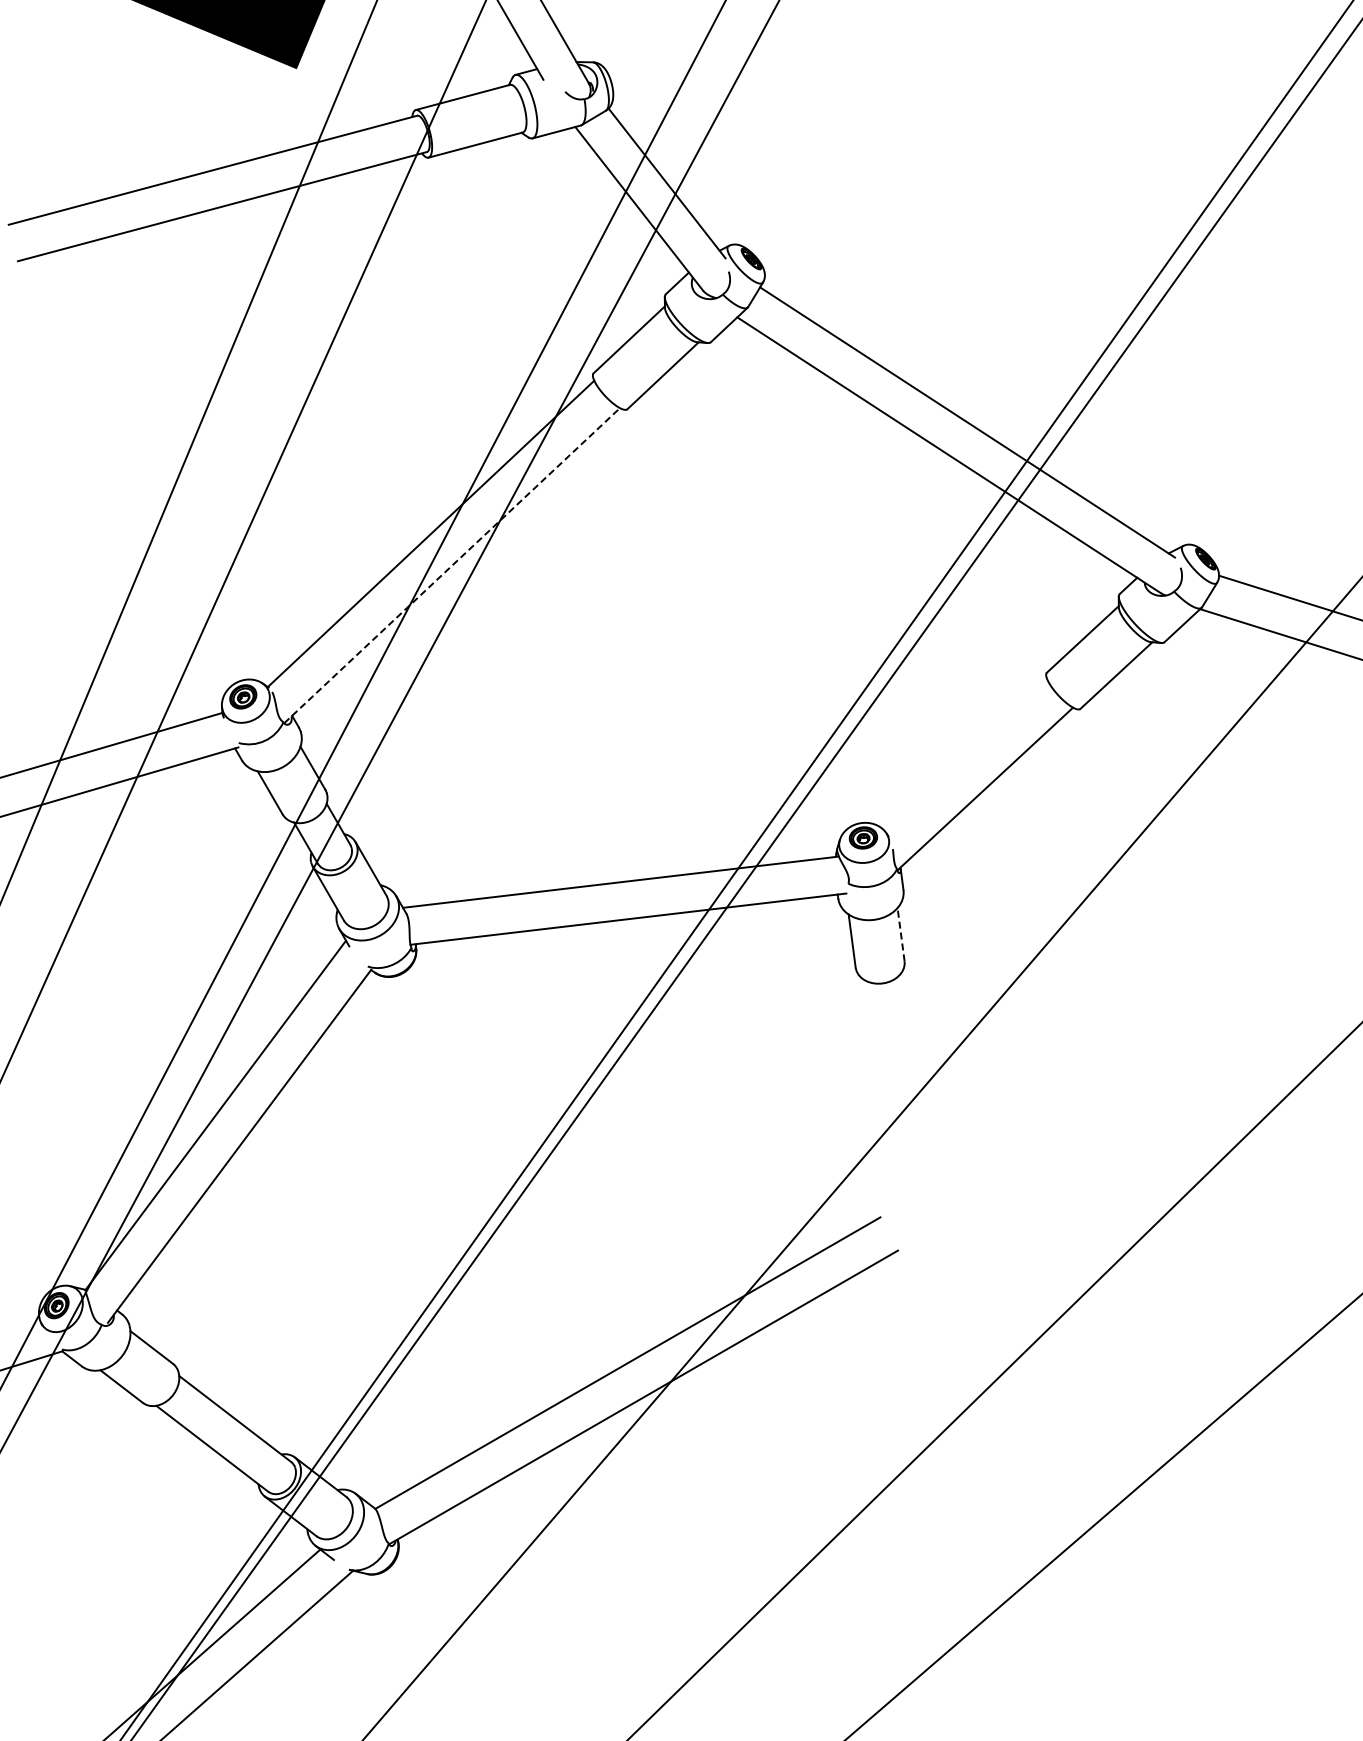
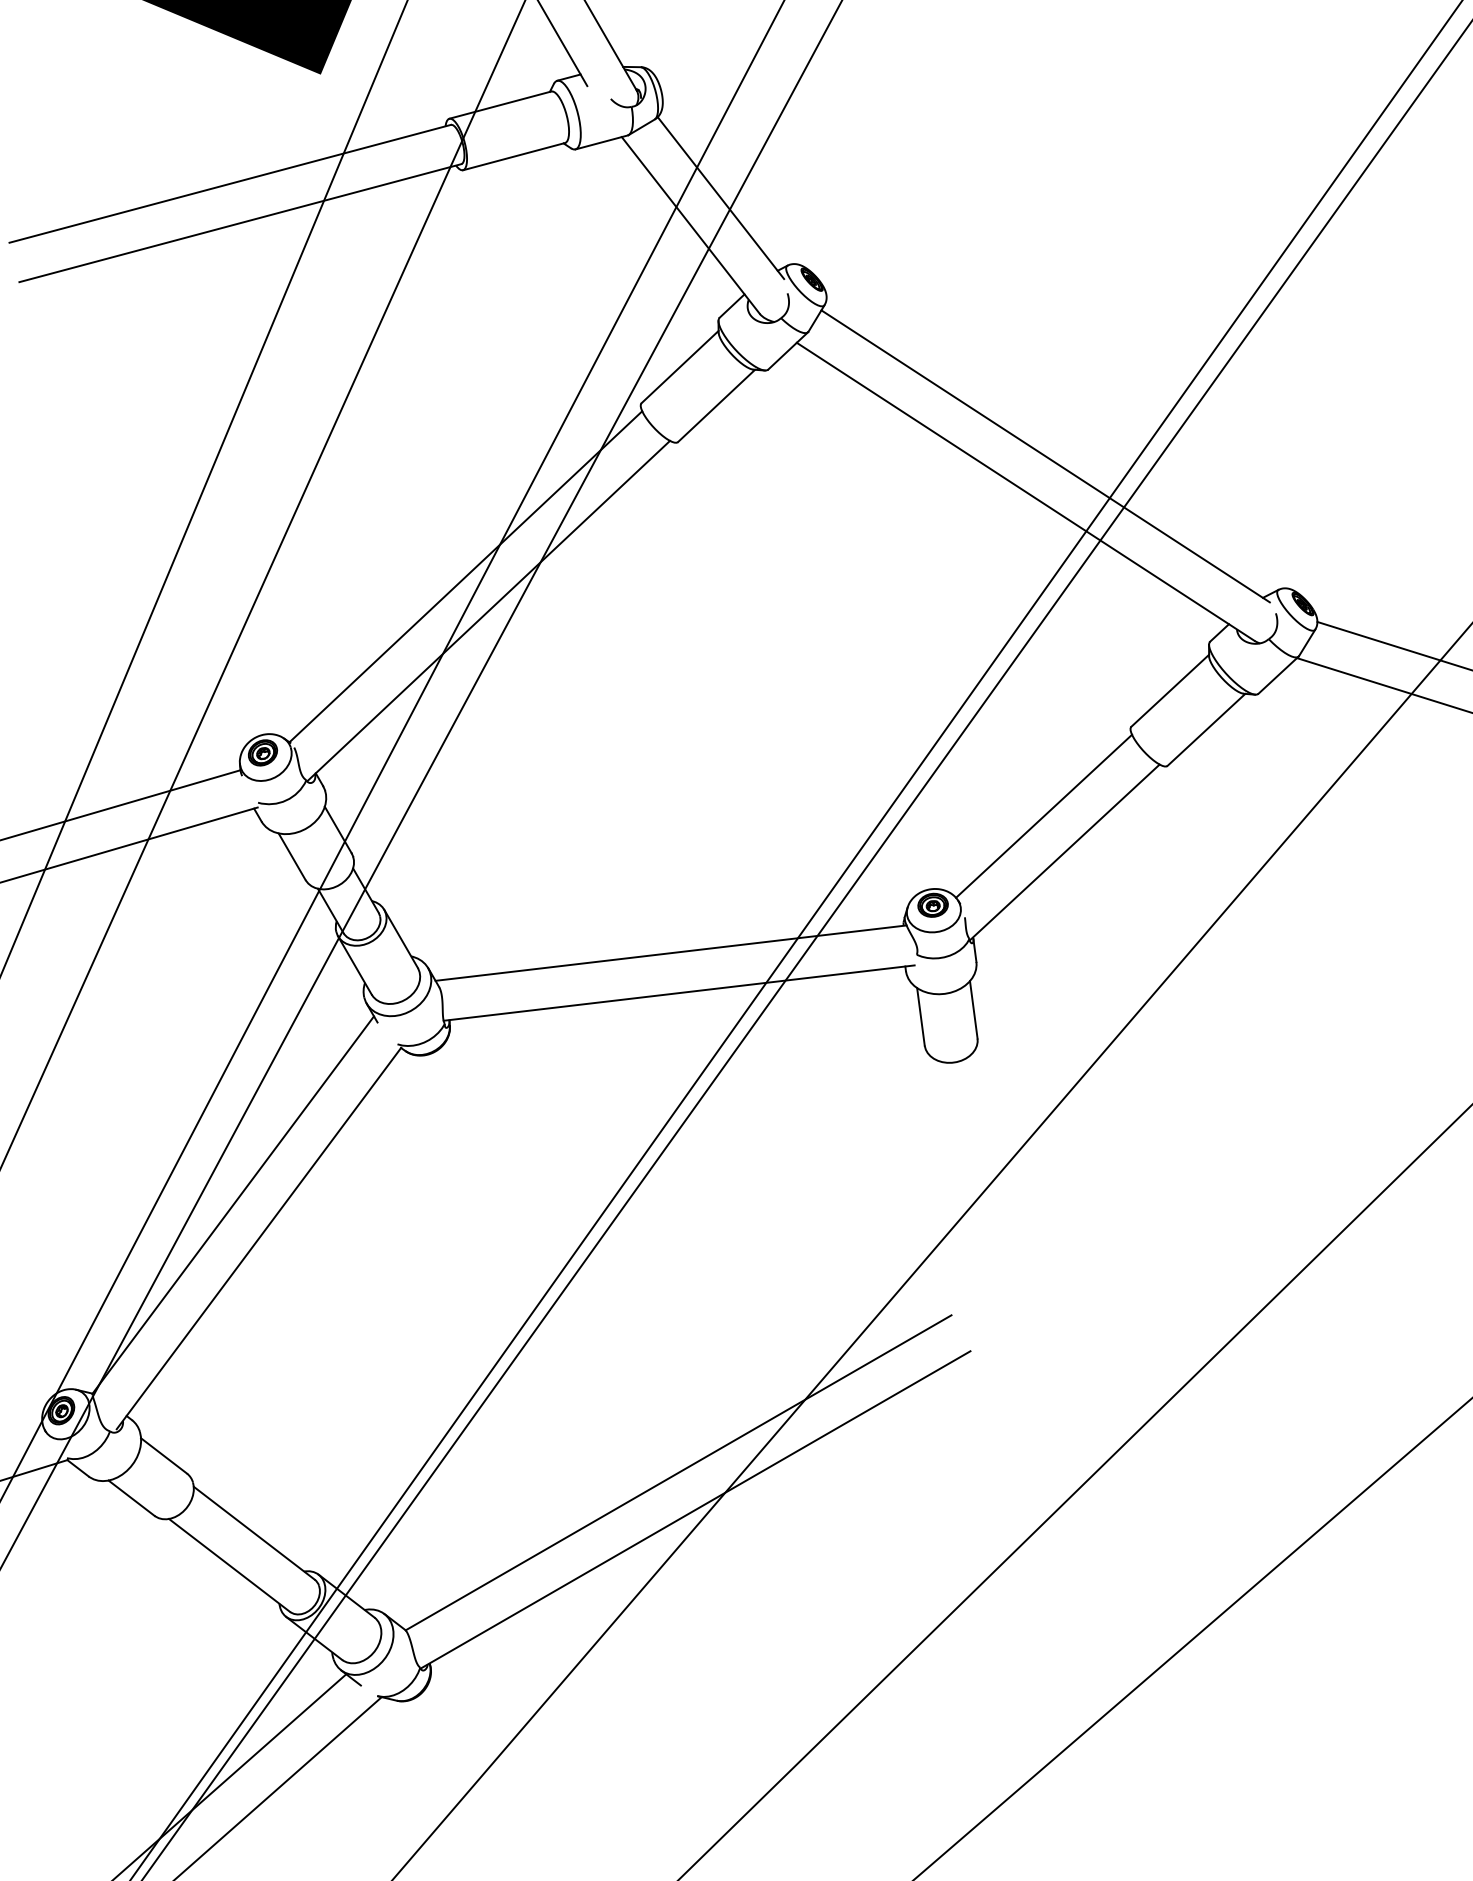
line: (452, 565) -> (489, 610), dashed -> solid
line: (965, 755) -> (1043, 816), added
line: (901, 934) -> (974, 1009), dashed -> solid

